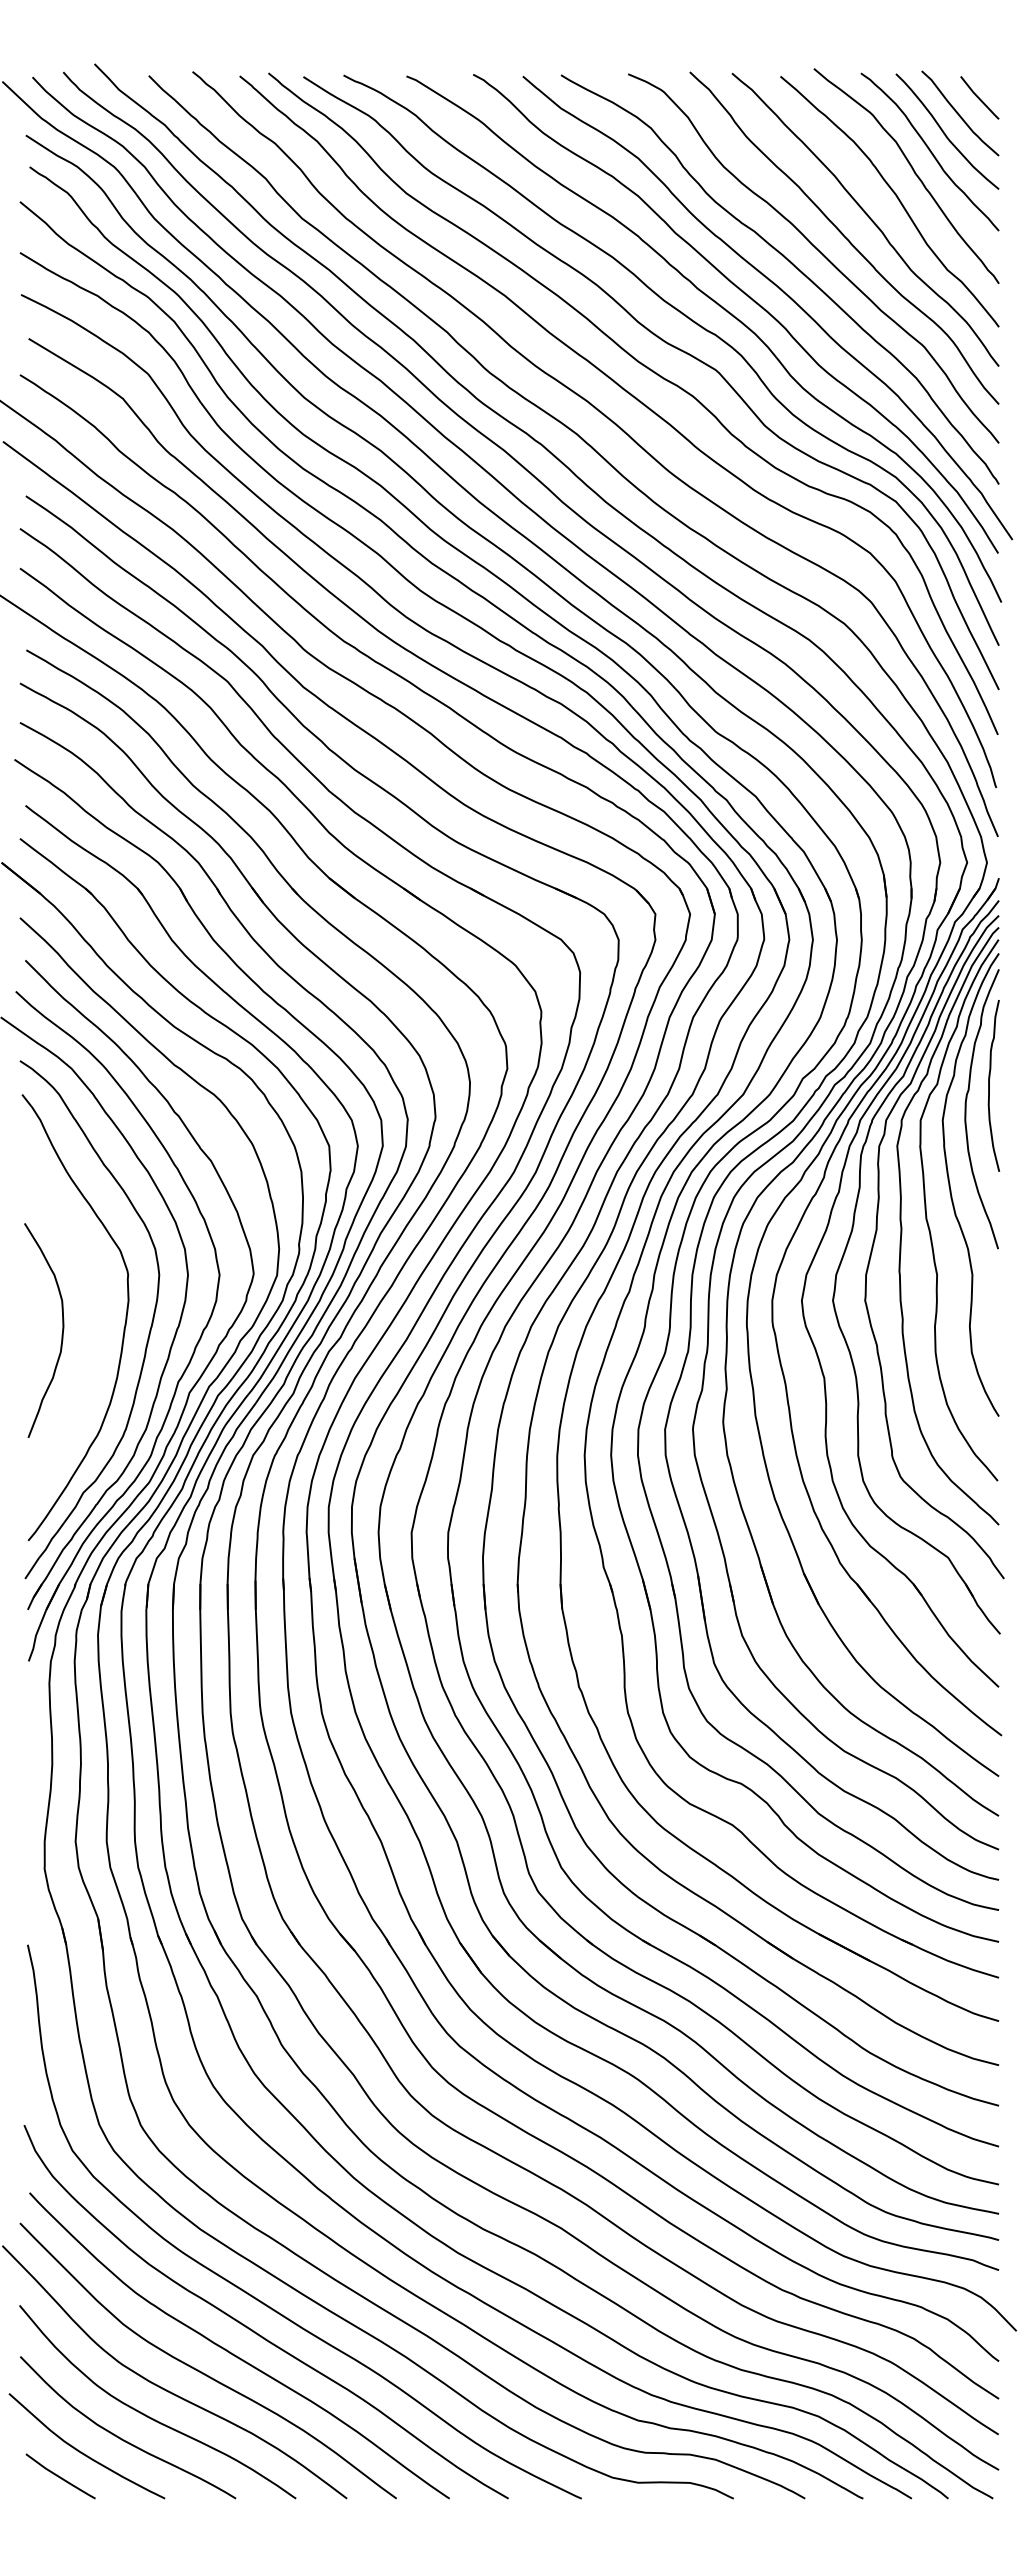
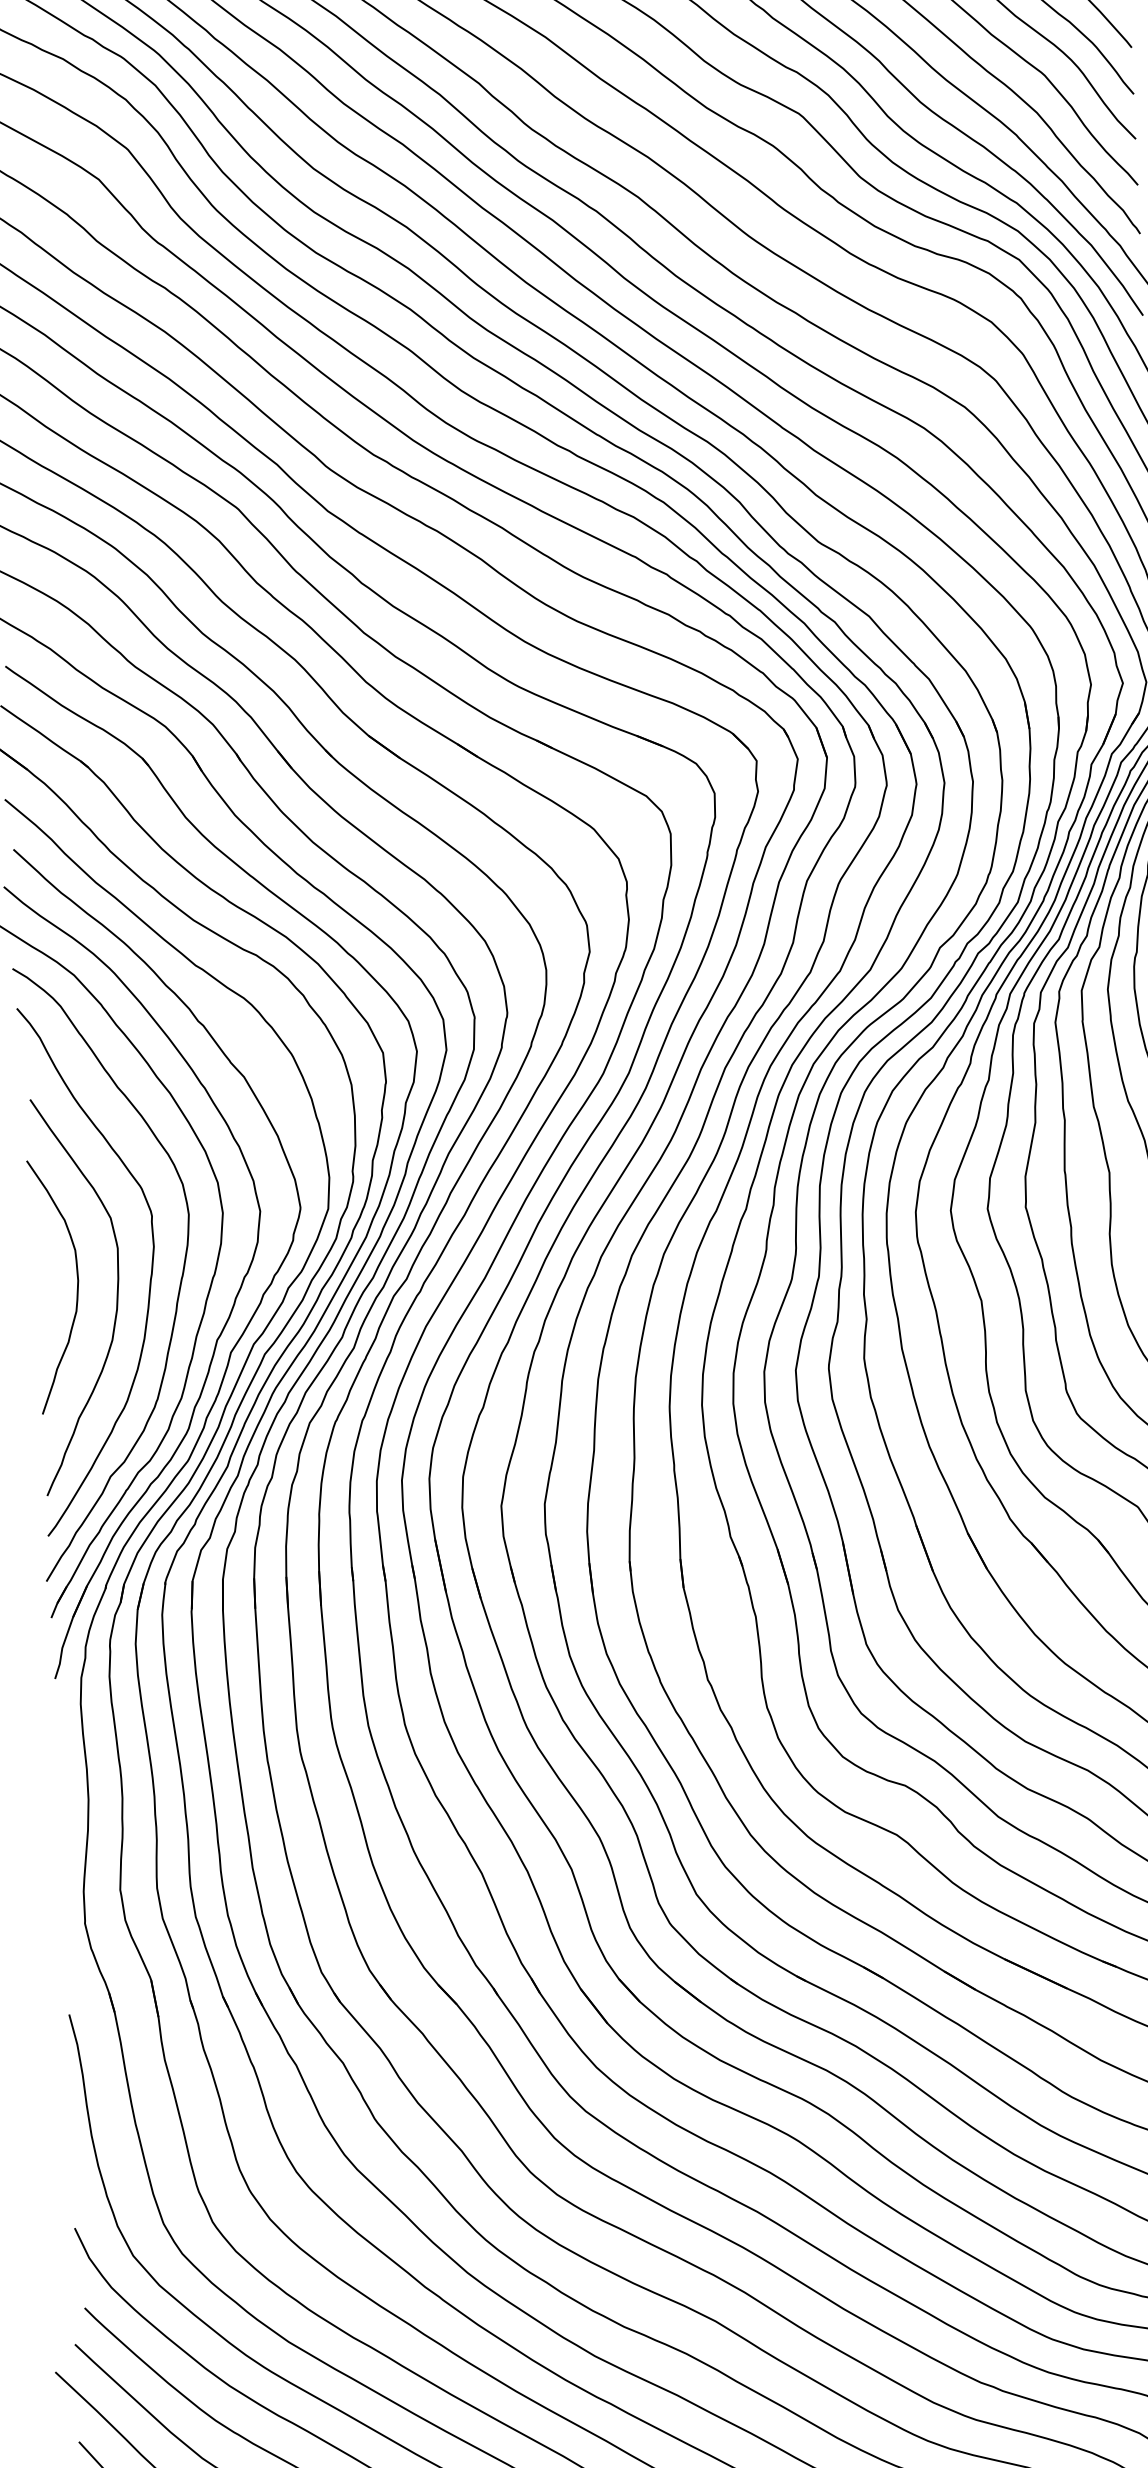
curve: (94, 1344) -> (115, 1300), added

